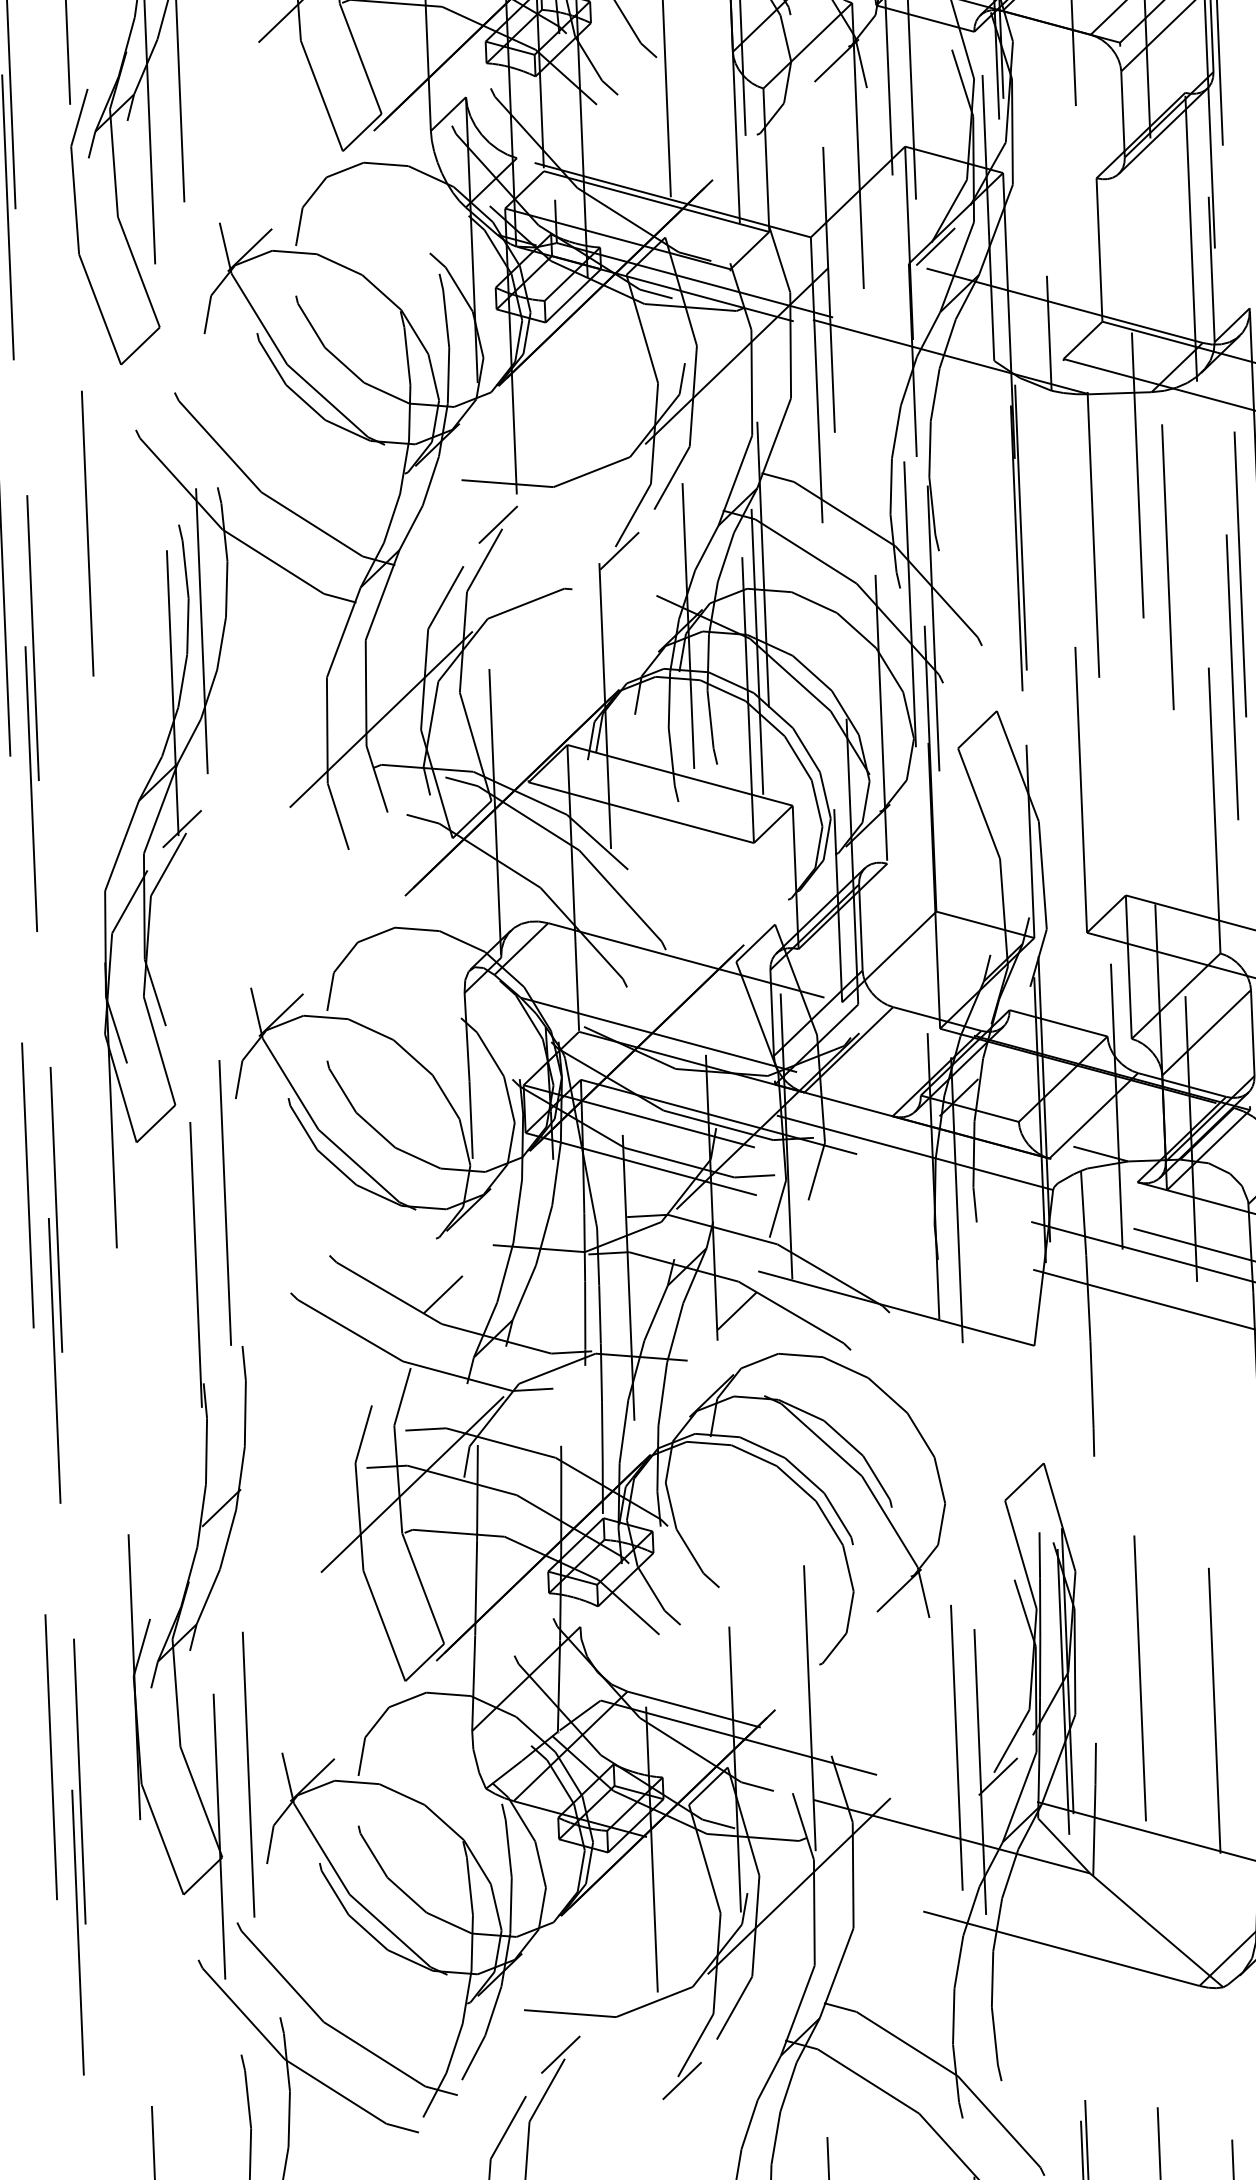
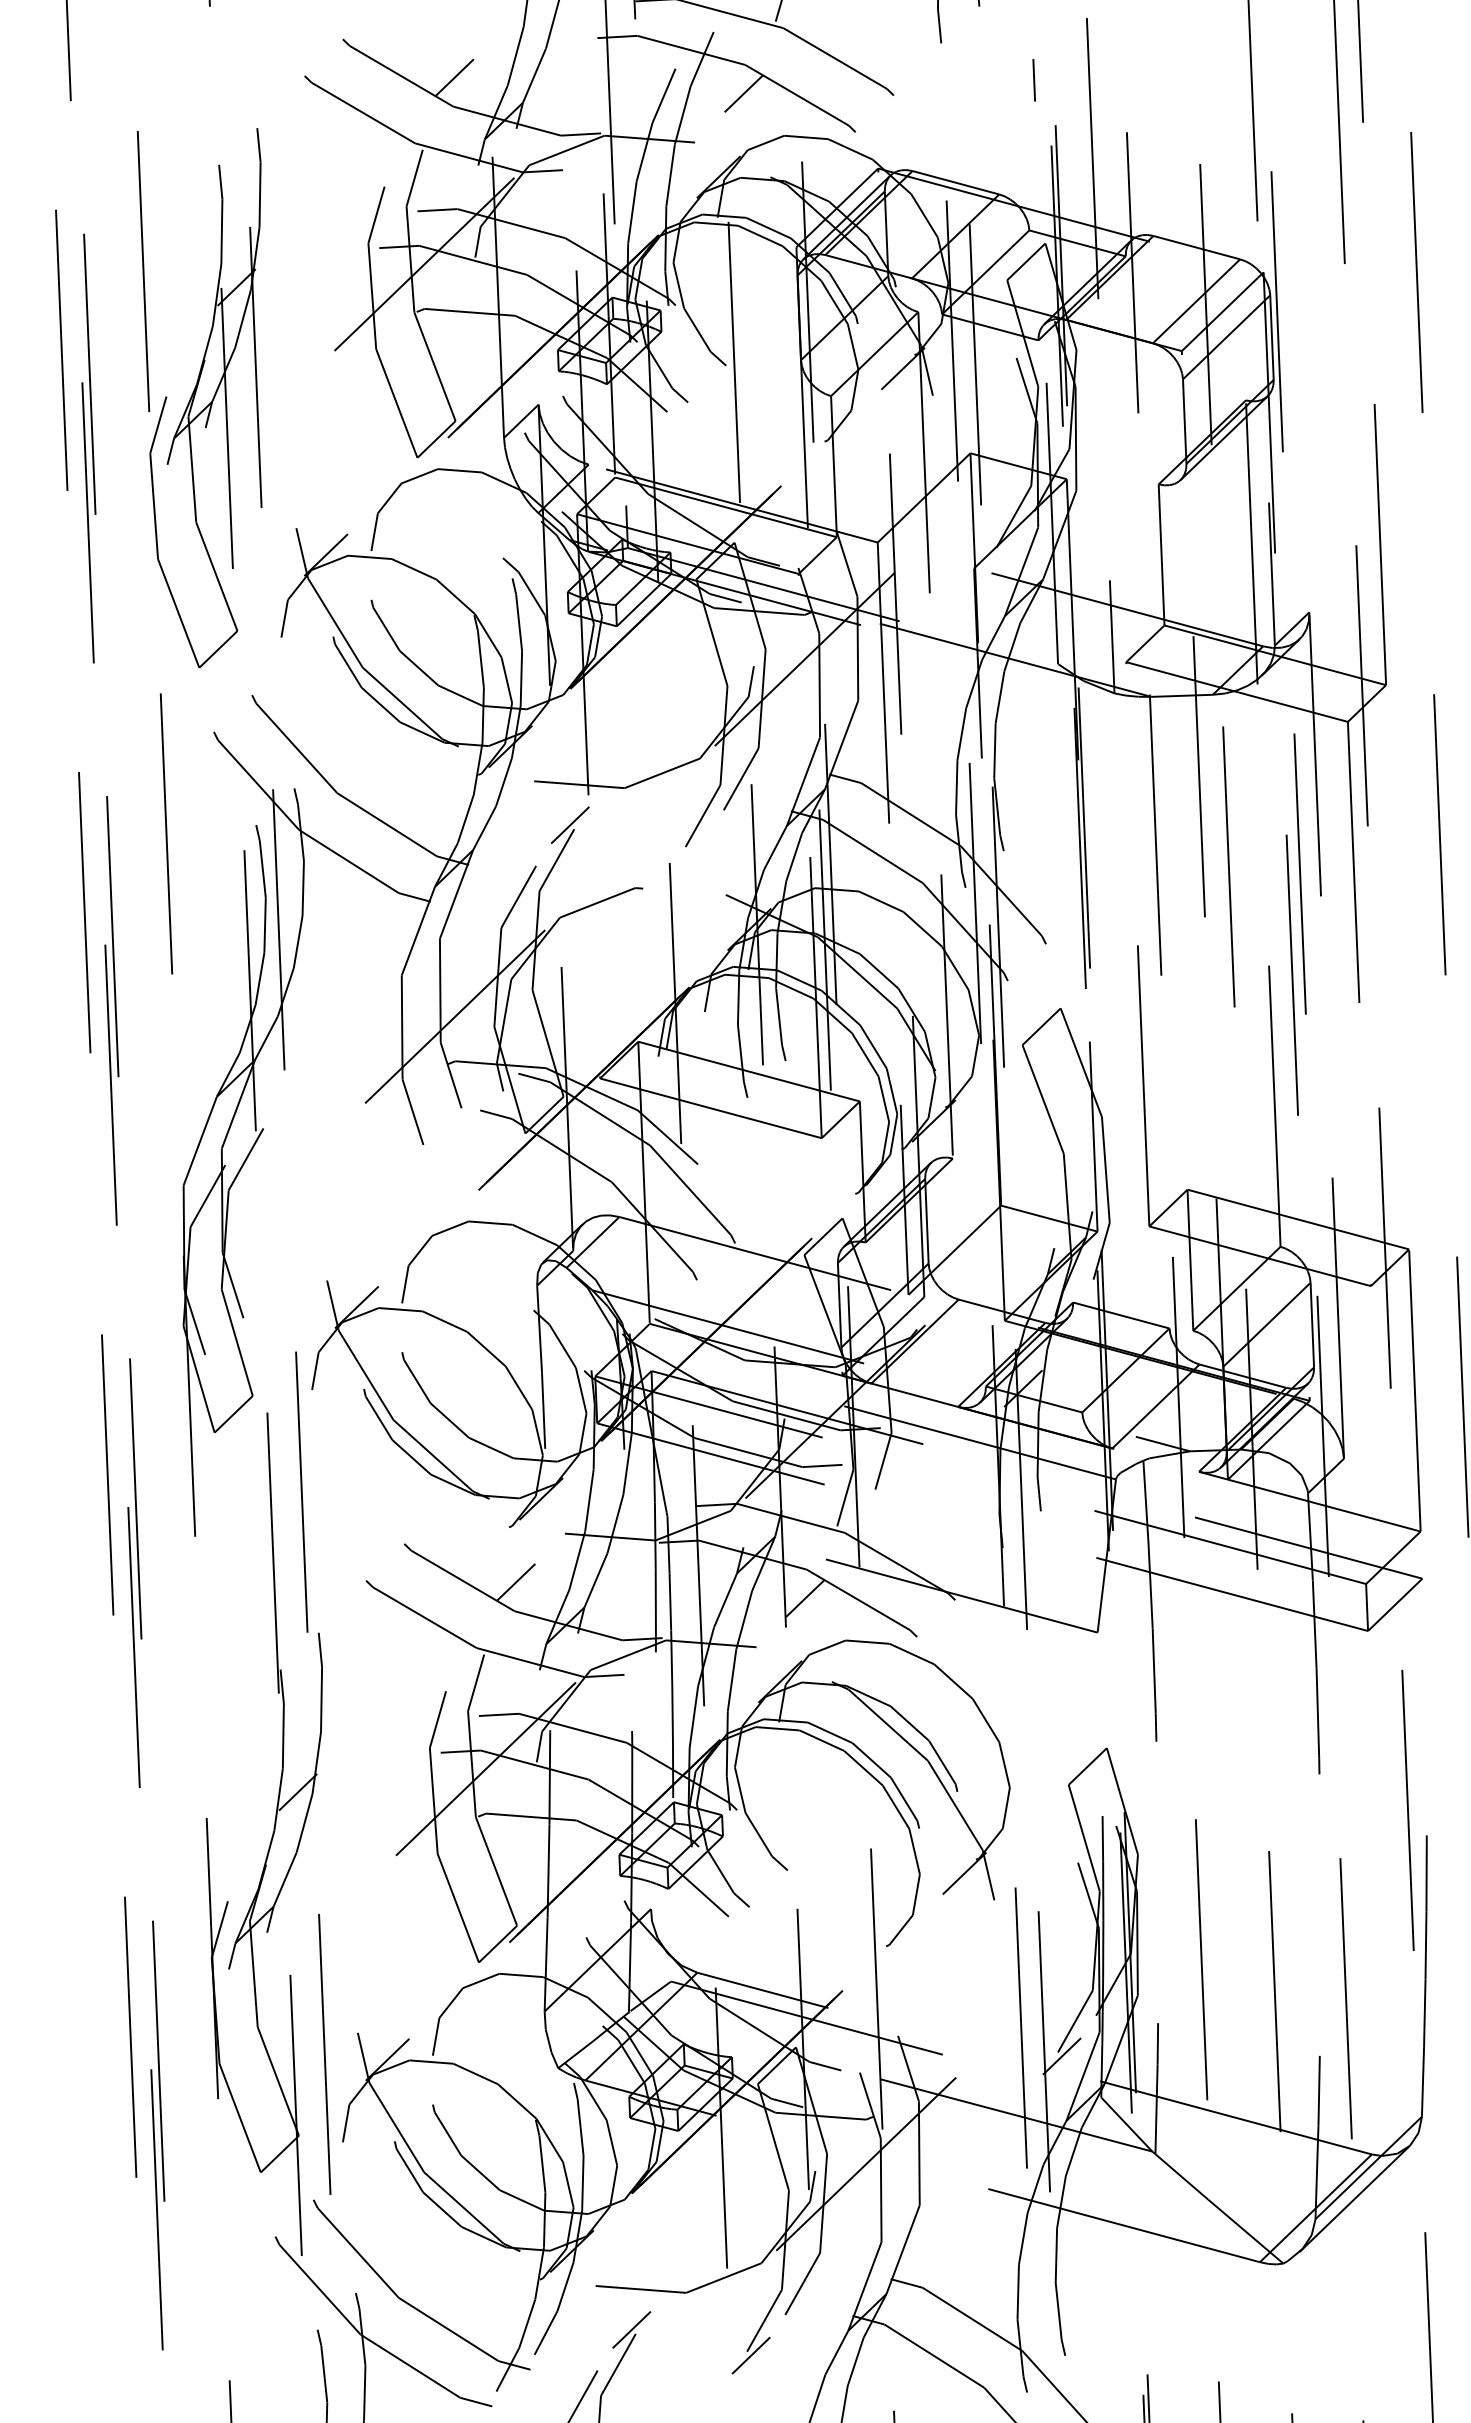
line: (935, 246) -> (1000, 551), removed
line: (619, 550) -> (689, 850), removed
line: (182, 829) -> (259, 1124), removed

